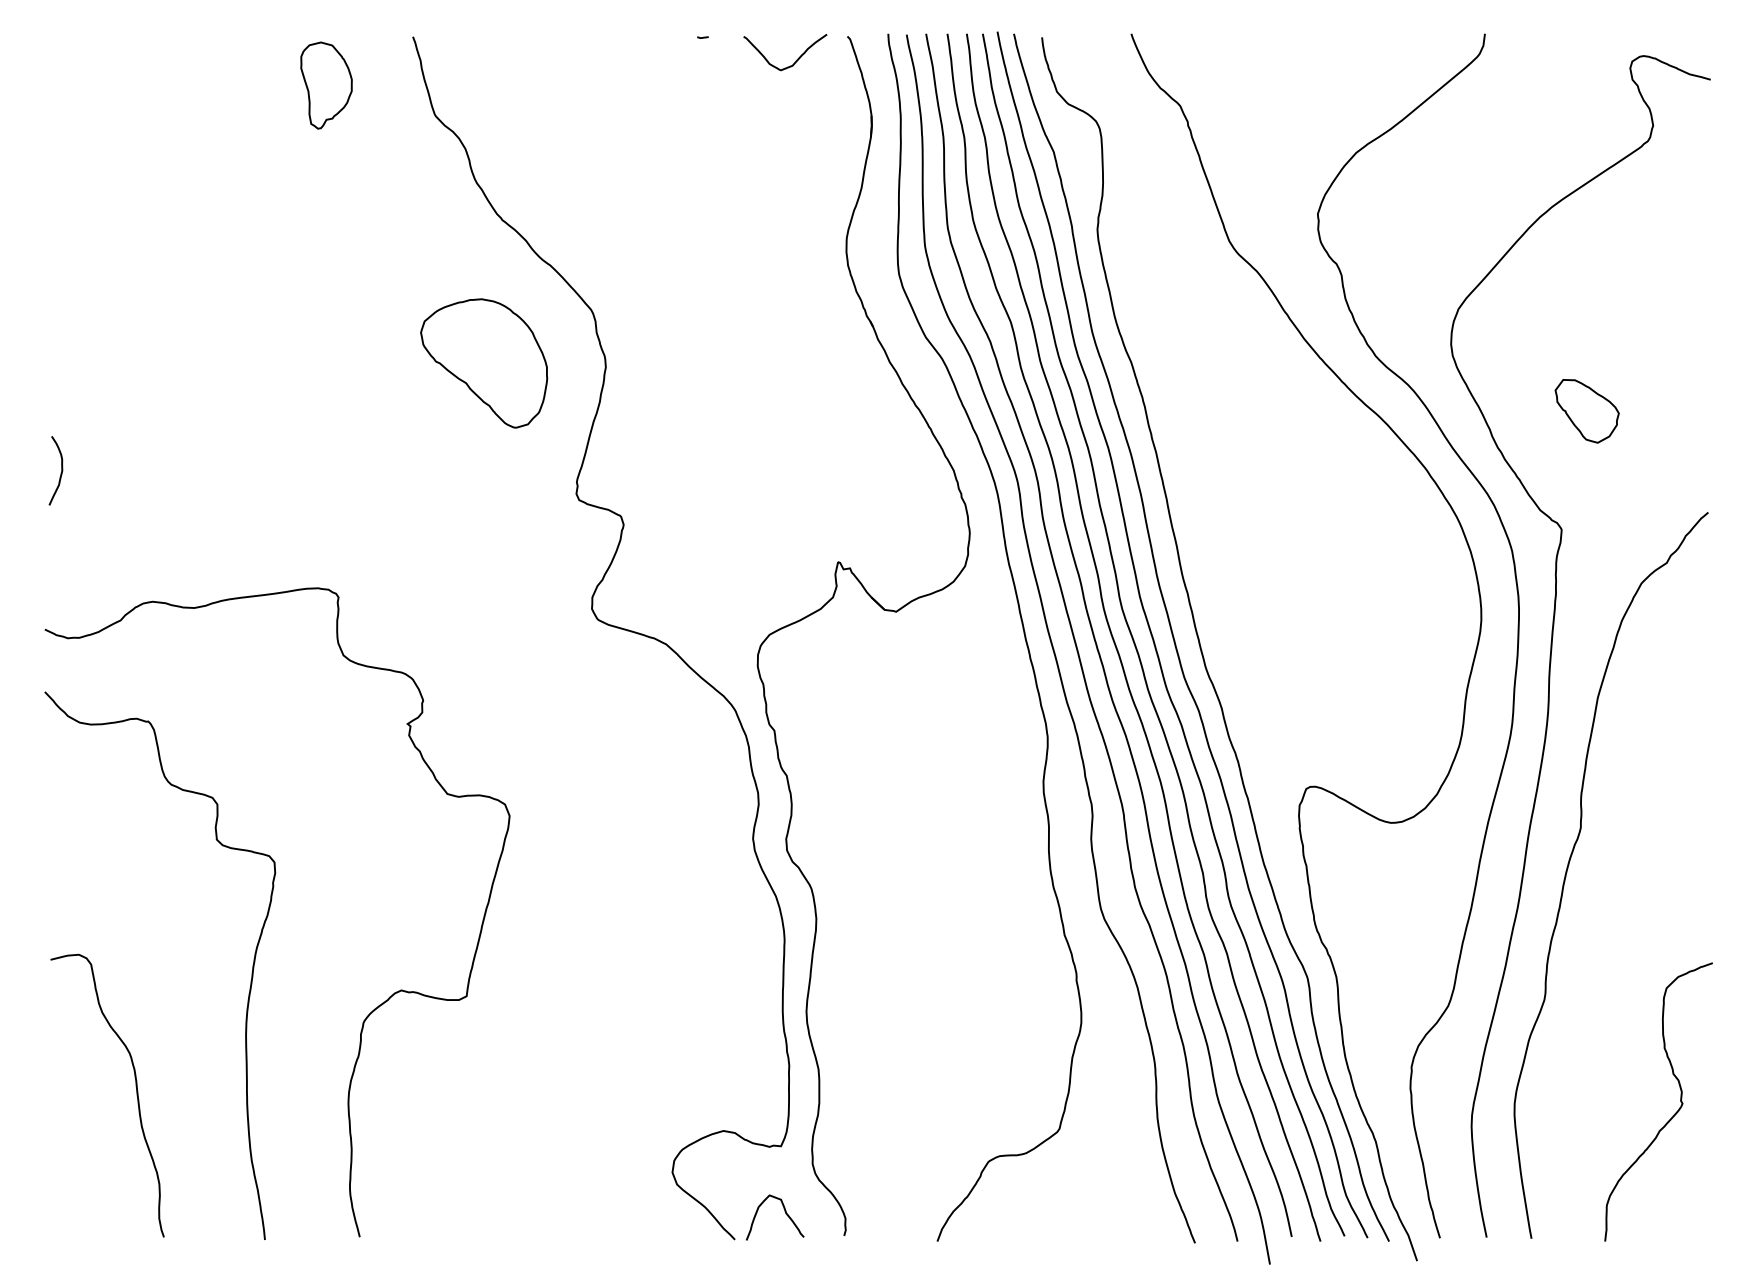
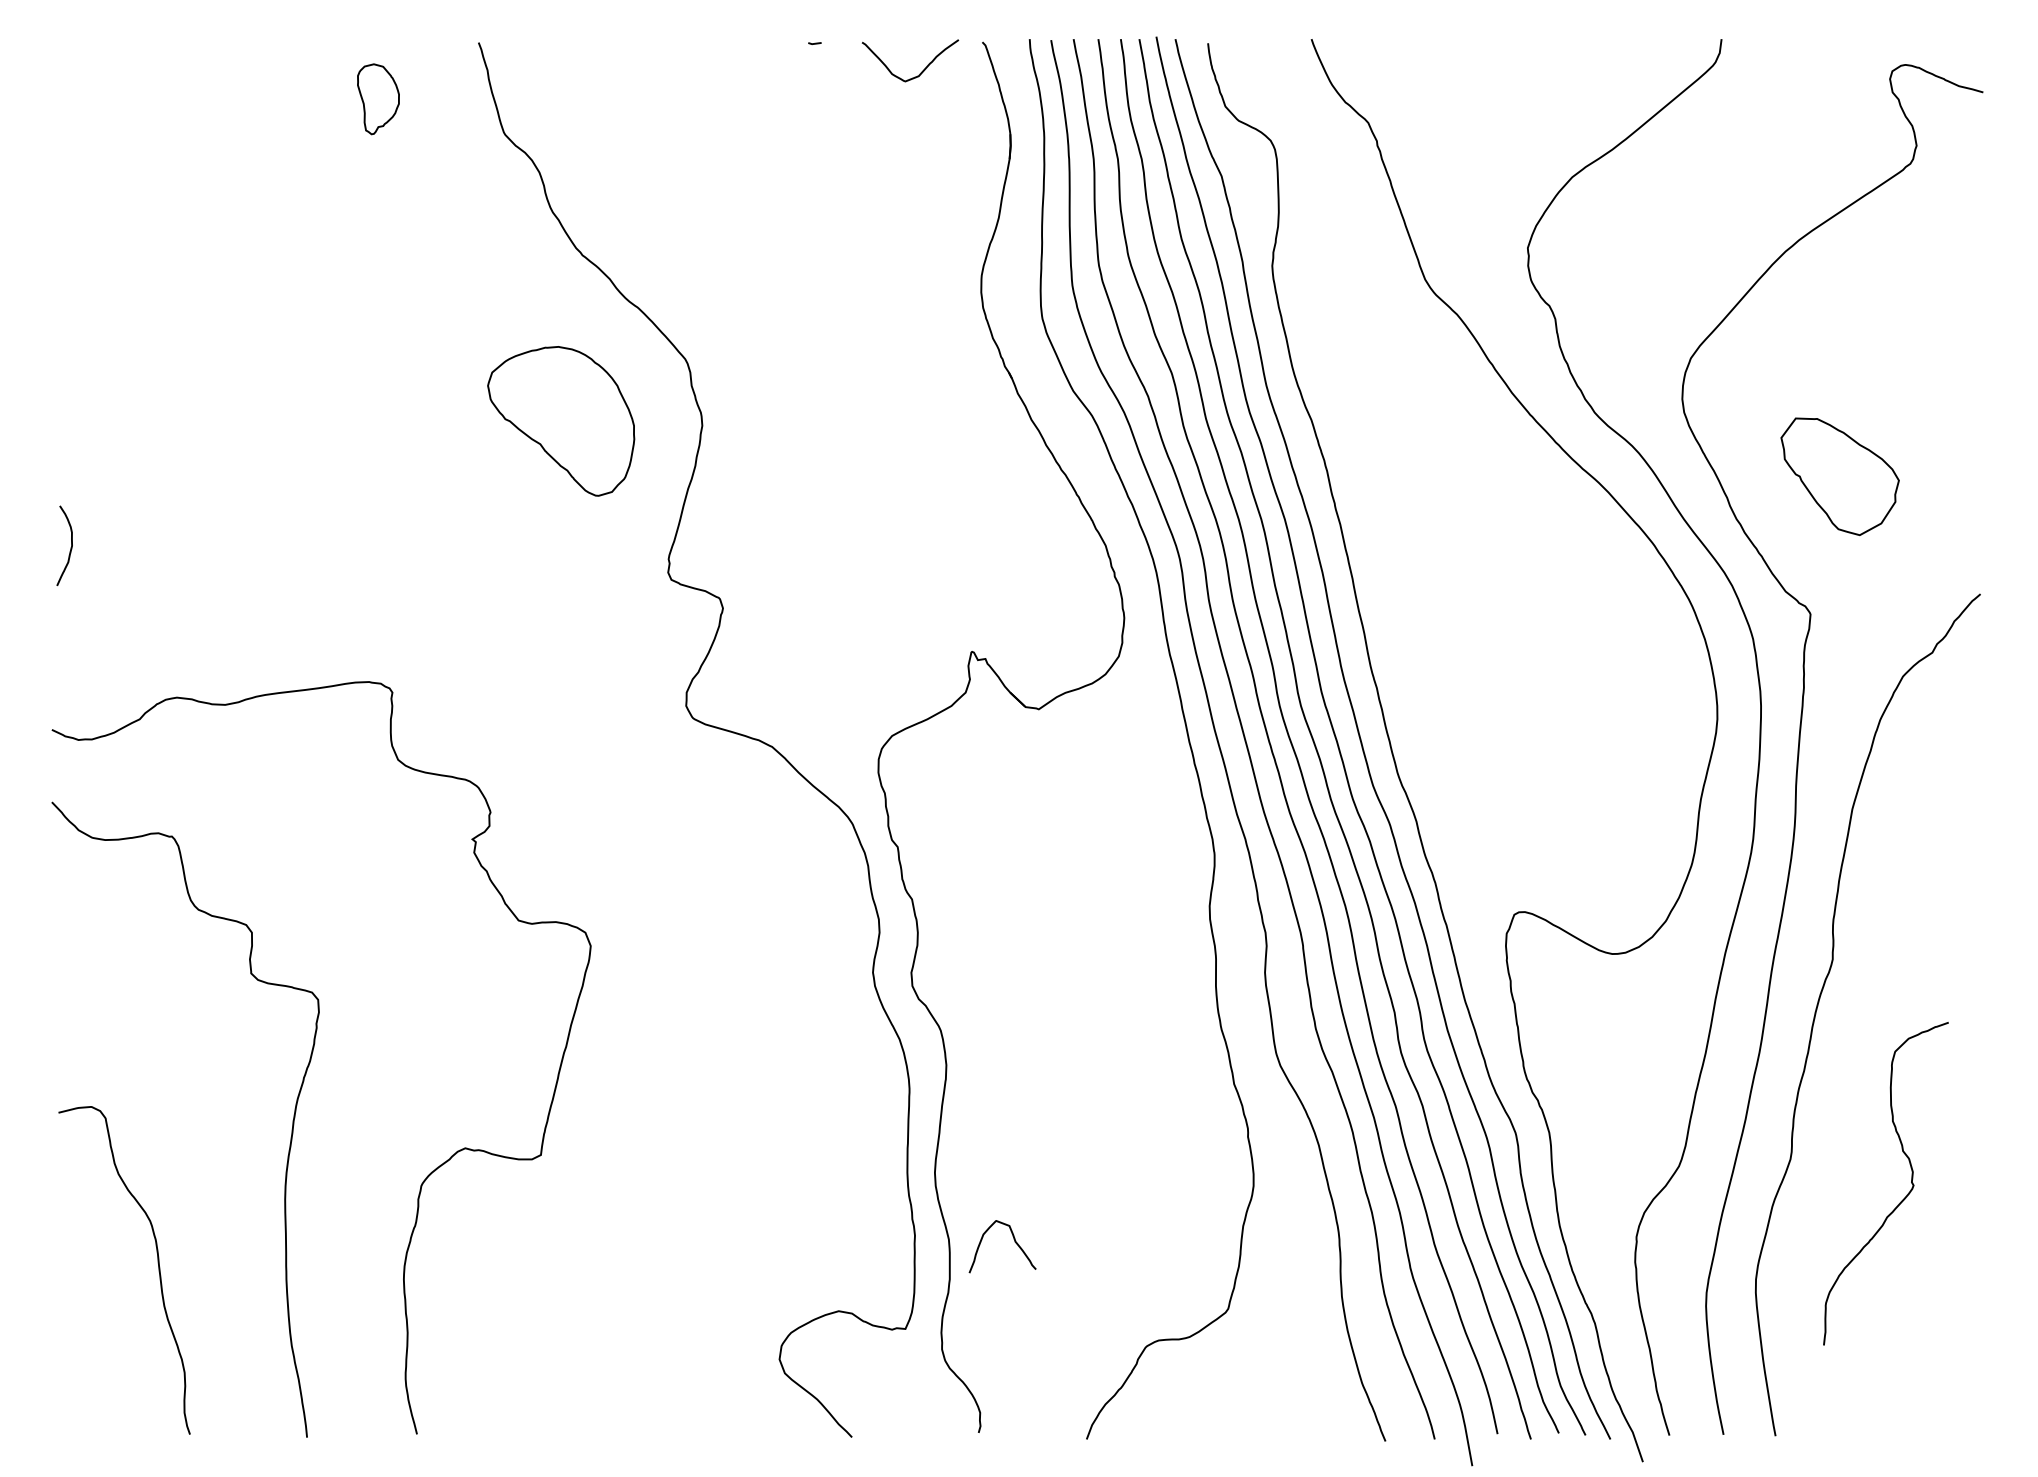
part: (326, 85) -> (378, 99), size x0.7
part: (1586, 411) -> (1839, 476), size x1.6
curve: (1672, 1115) -> (1902, 1199), moved
curve: (785, 1214) -> (1014, 1242), moved

